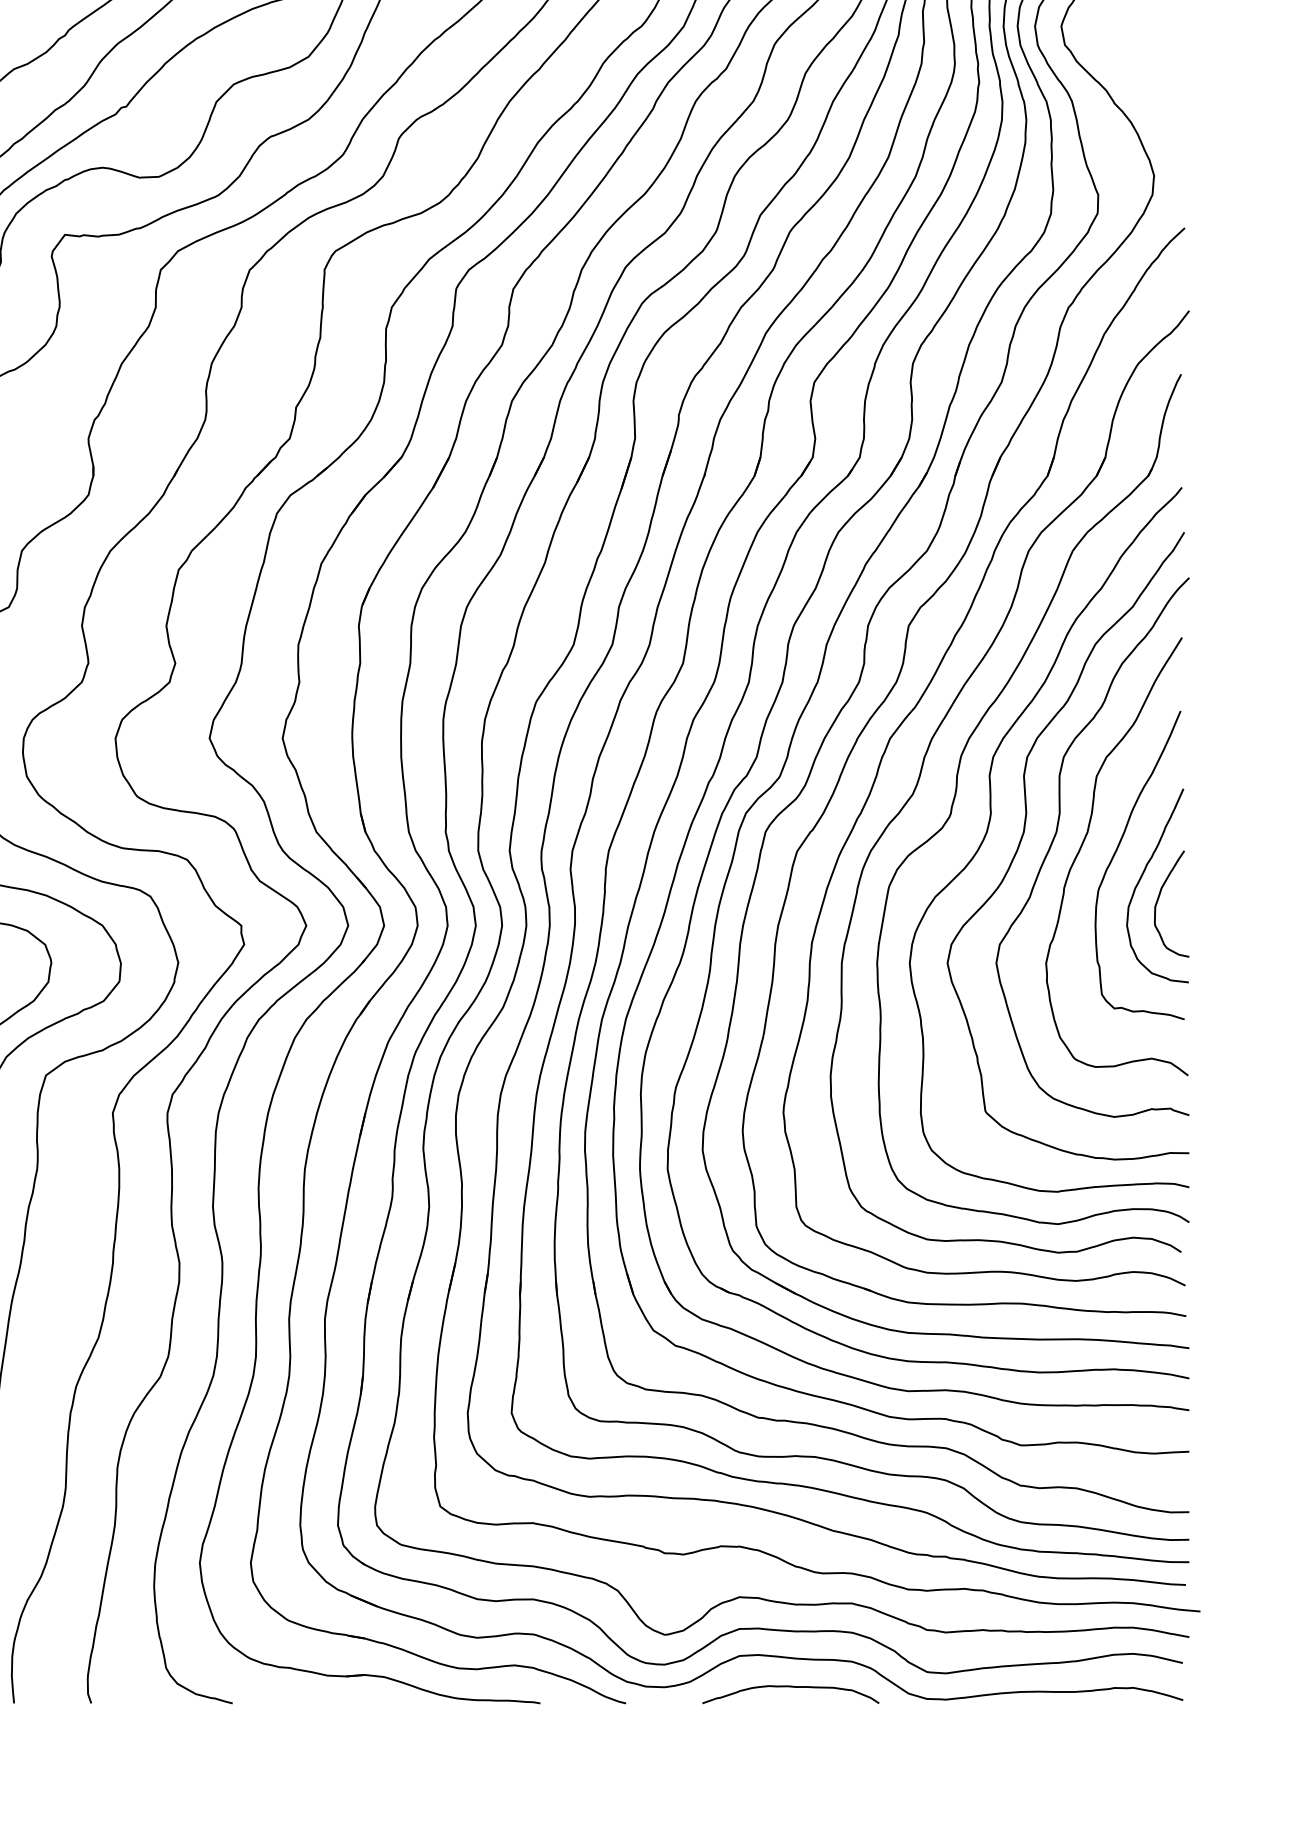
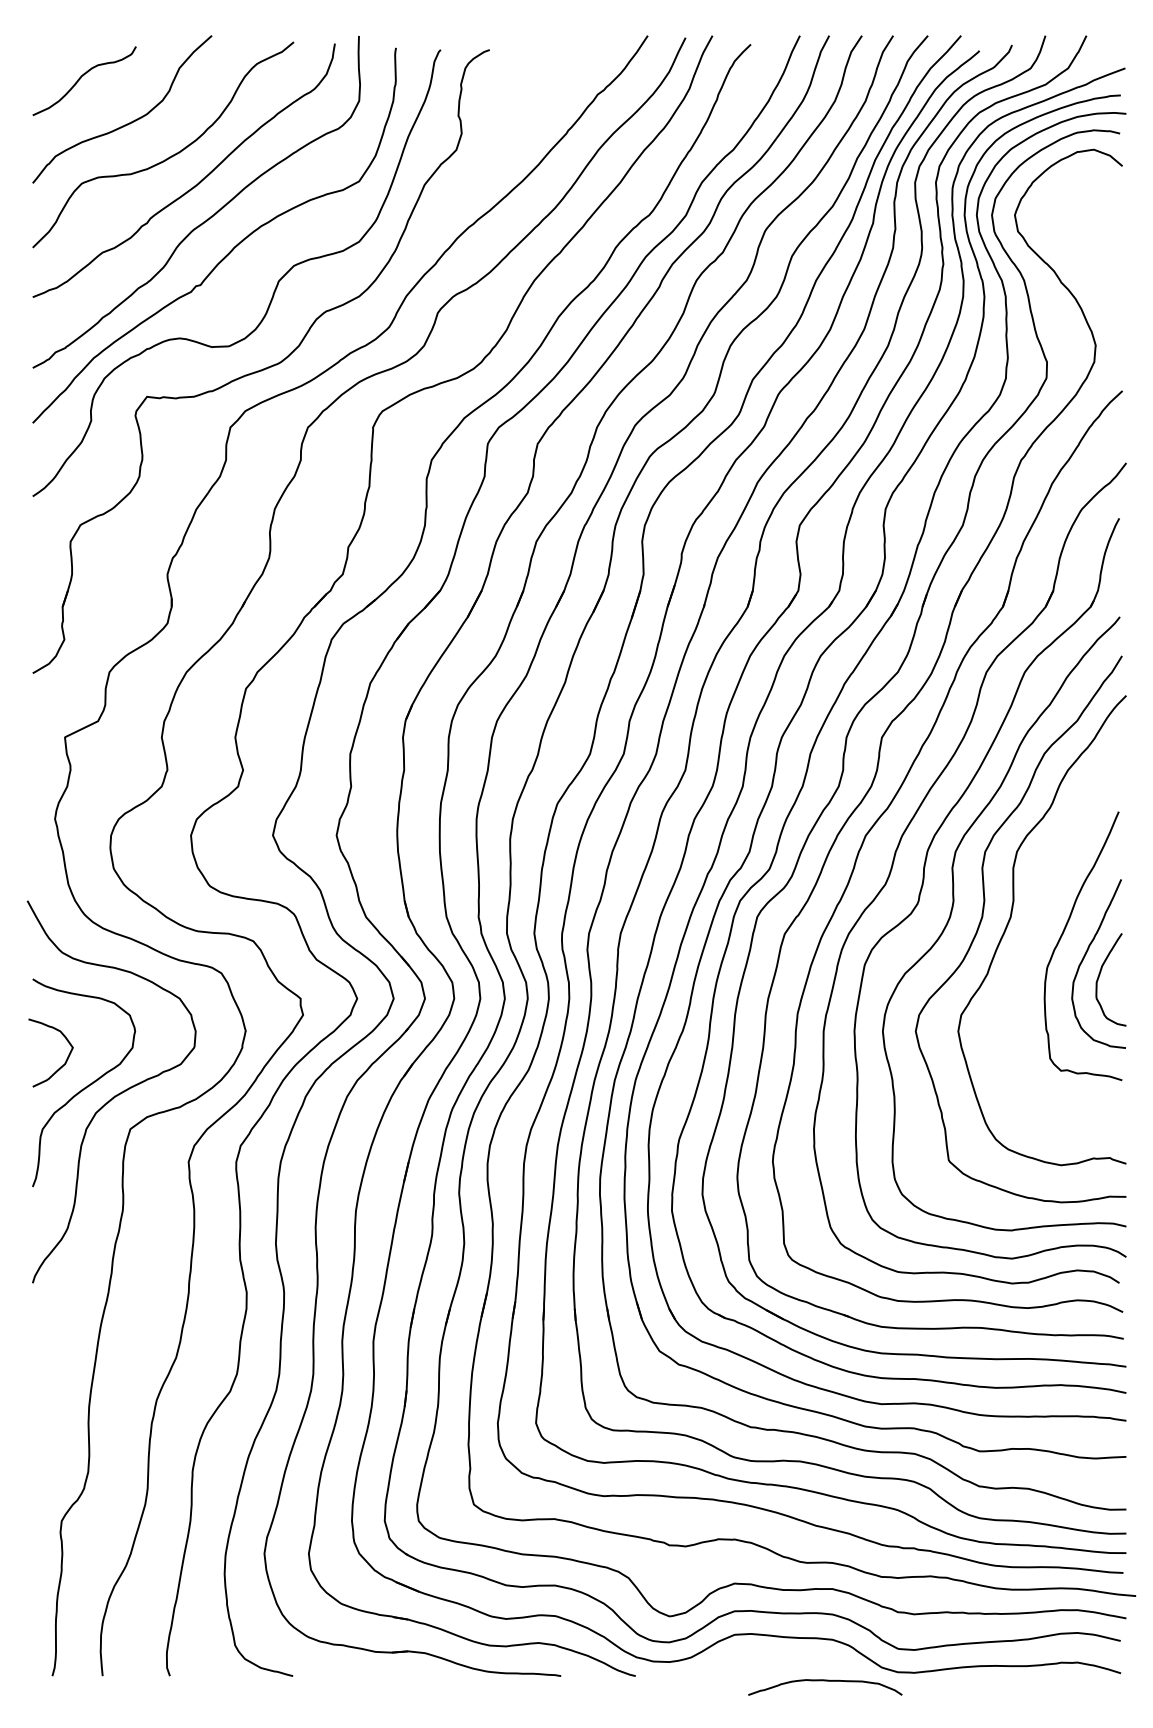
curve: (1084, 841) -> (1035, 925), removed
curve: (791, 1687) -> (825, 1681), moved

